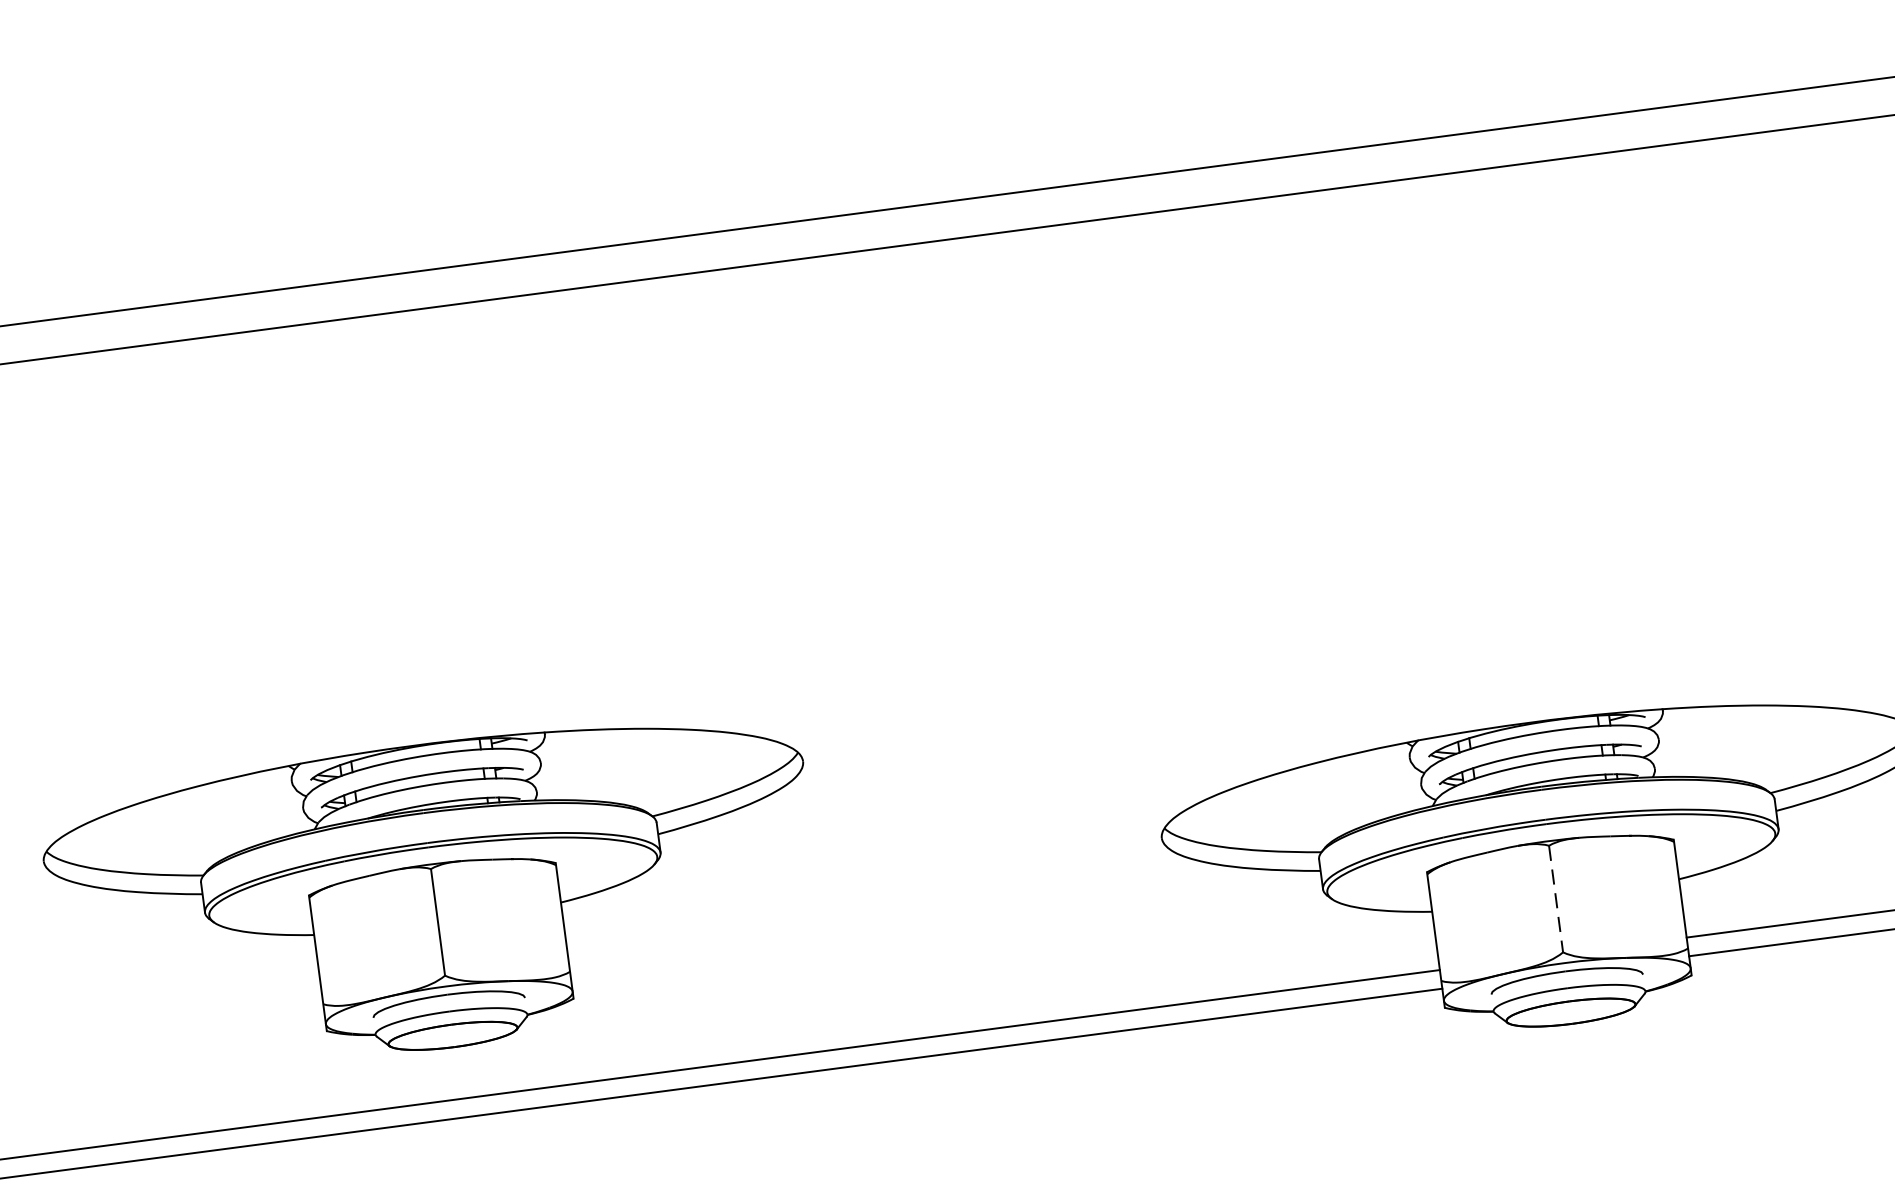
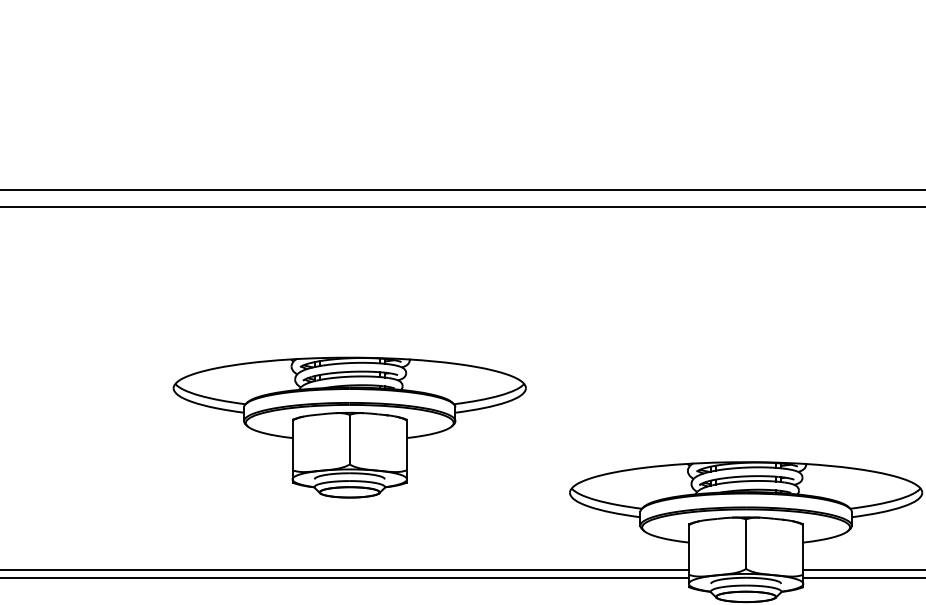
part: (433, 896) -> (349, 427), moved
line: (1556, 899) -> (746, 544), dashed -> solid

